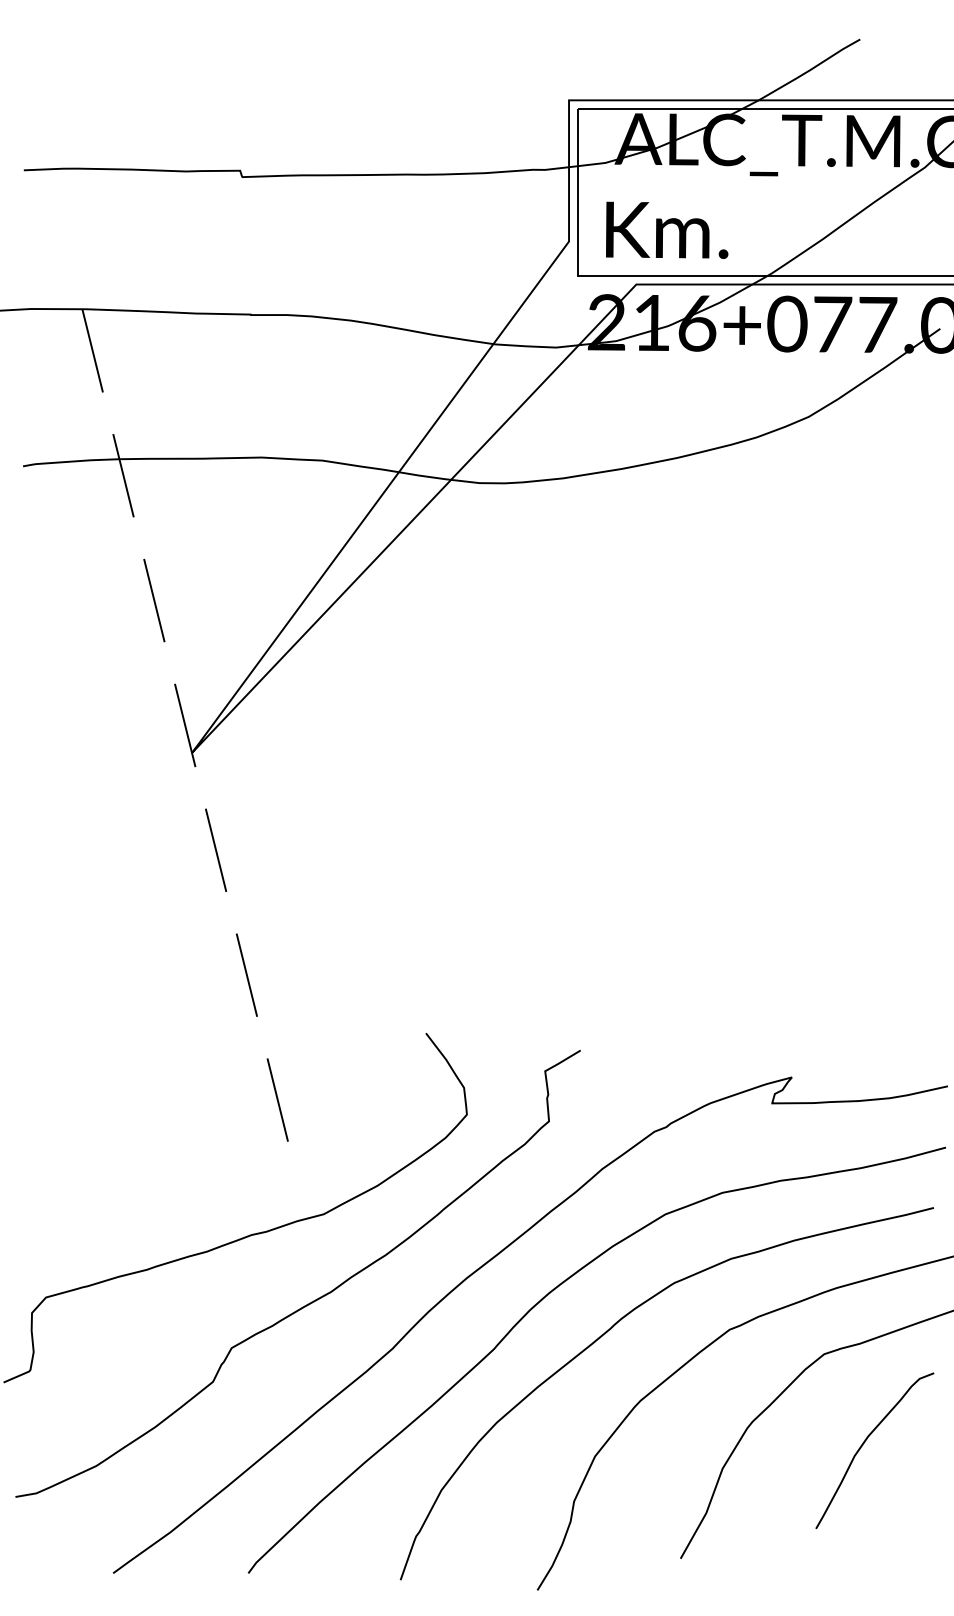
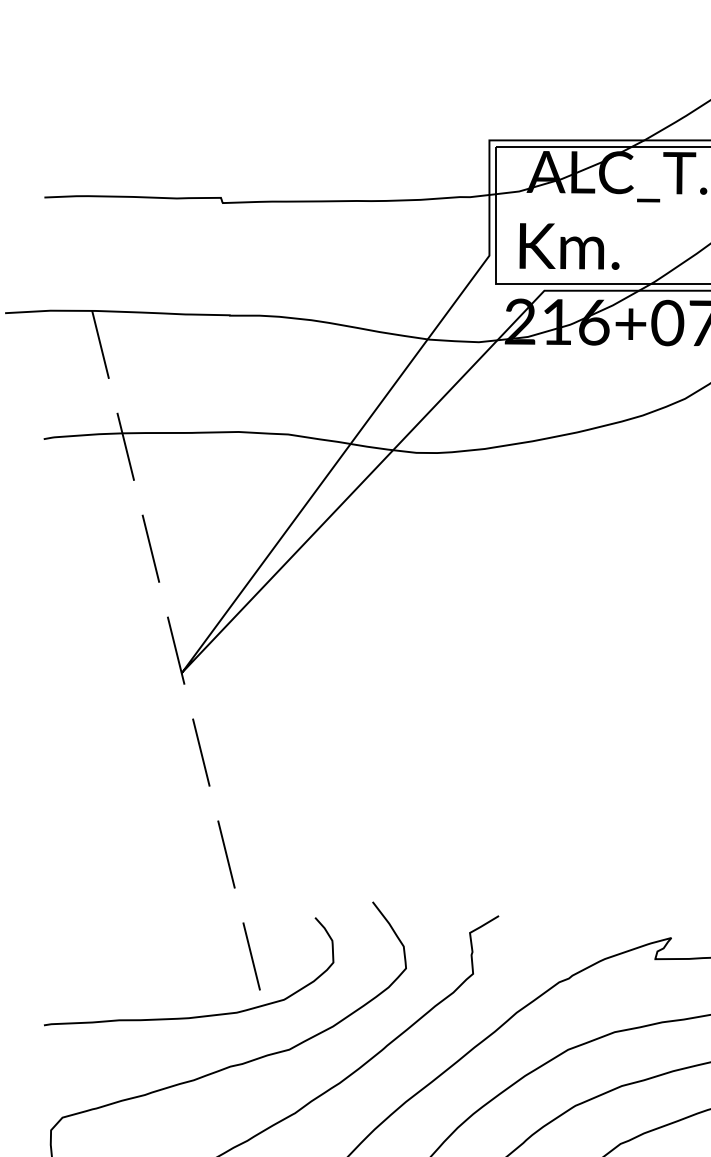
curve: (208, 1173) -> (195, 1016), added

